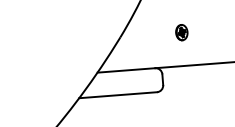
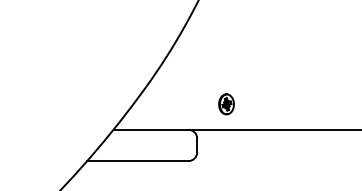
part: (181, 32) -> (226, 104), moved

